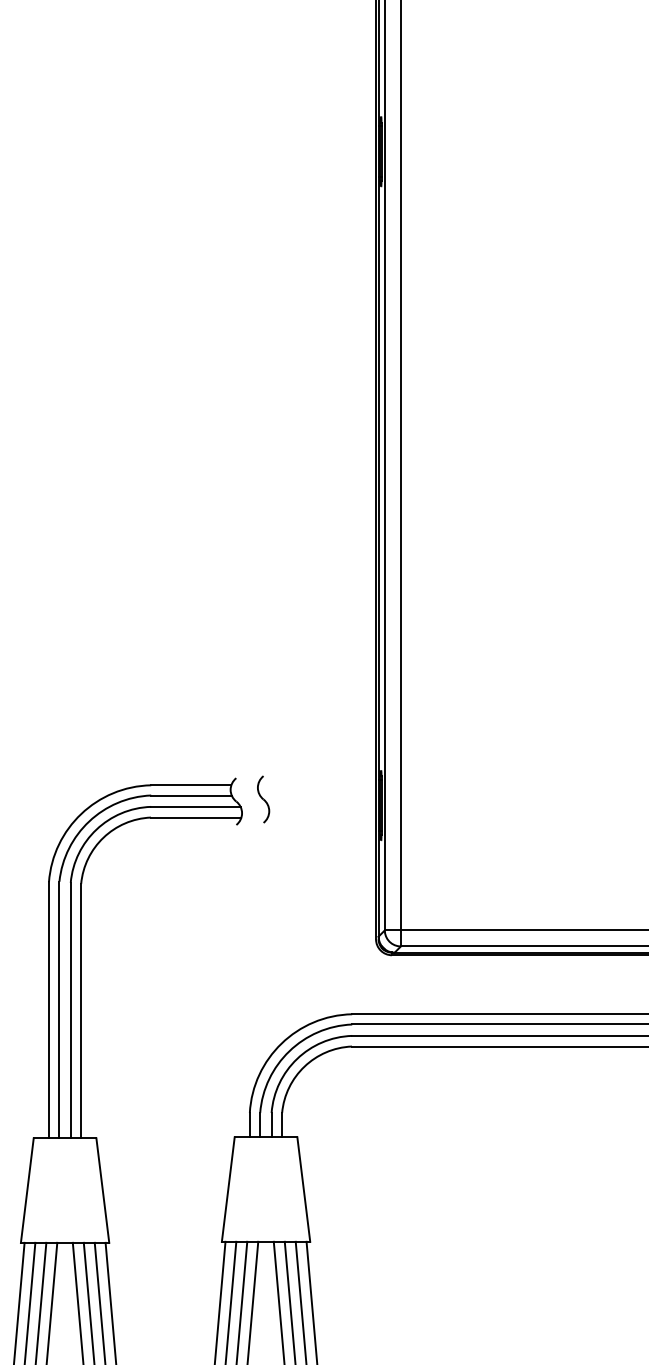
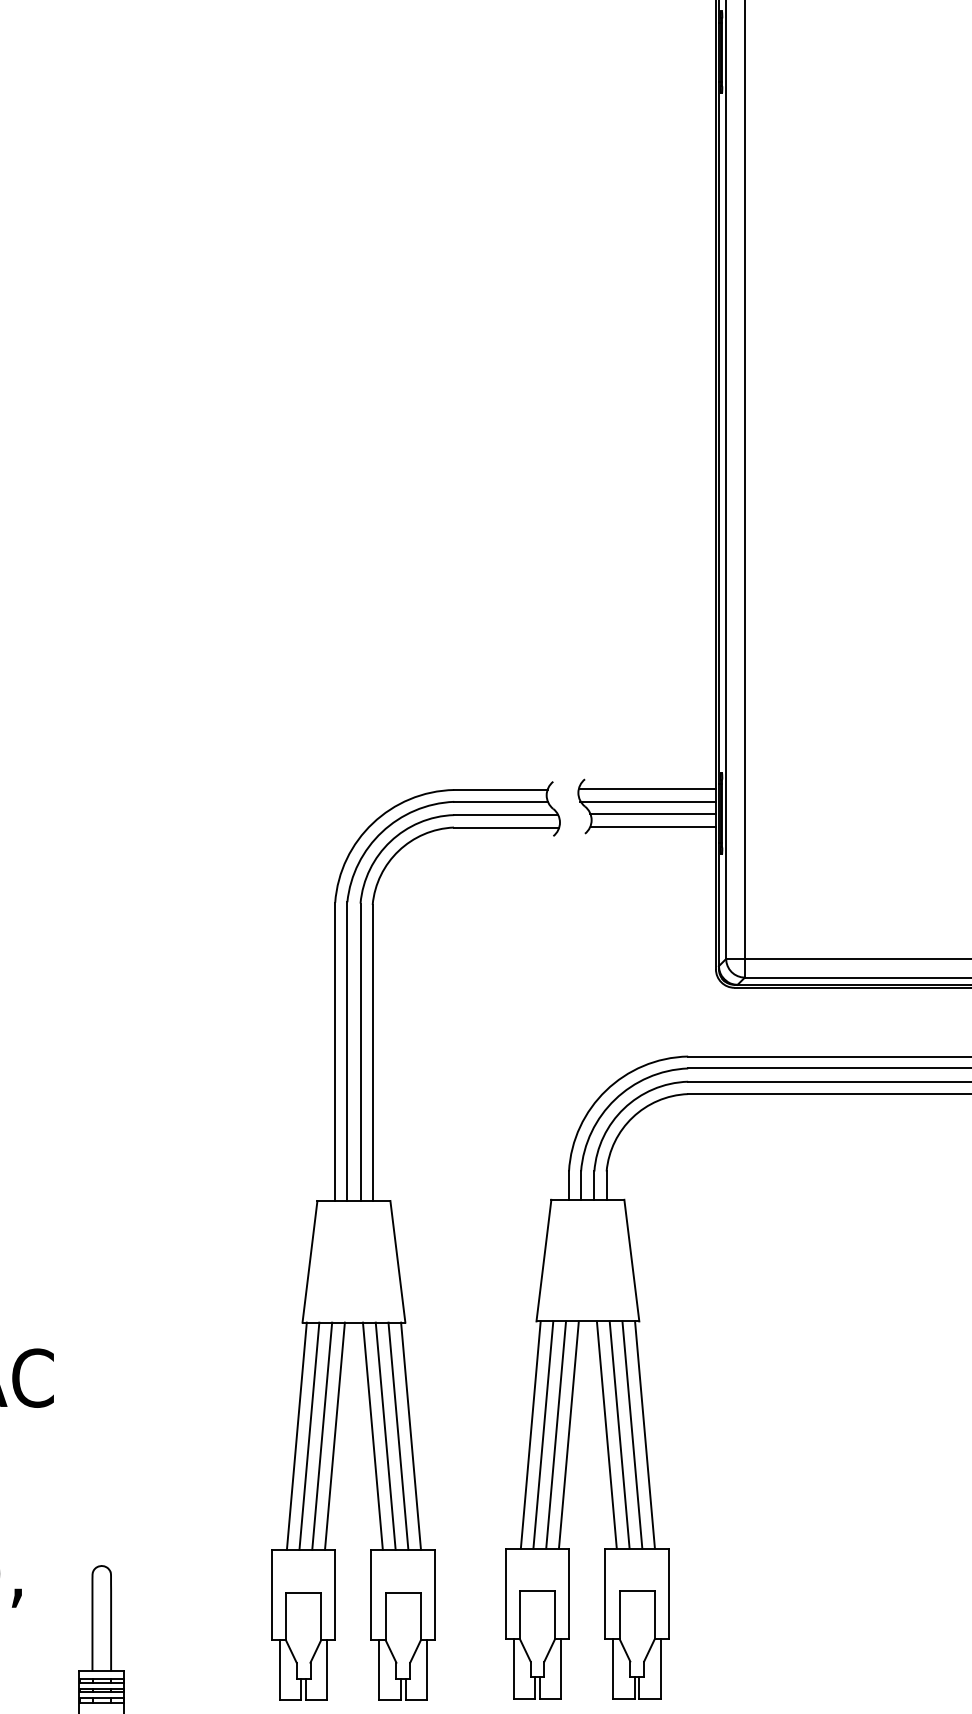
line: (318, 784) -> (648, 788), added
line: (318, 795) -> (648, 801), added
line: (322, 806) -> (653, 814), added
line: (322, 816) -> (653, 826), added

